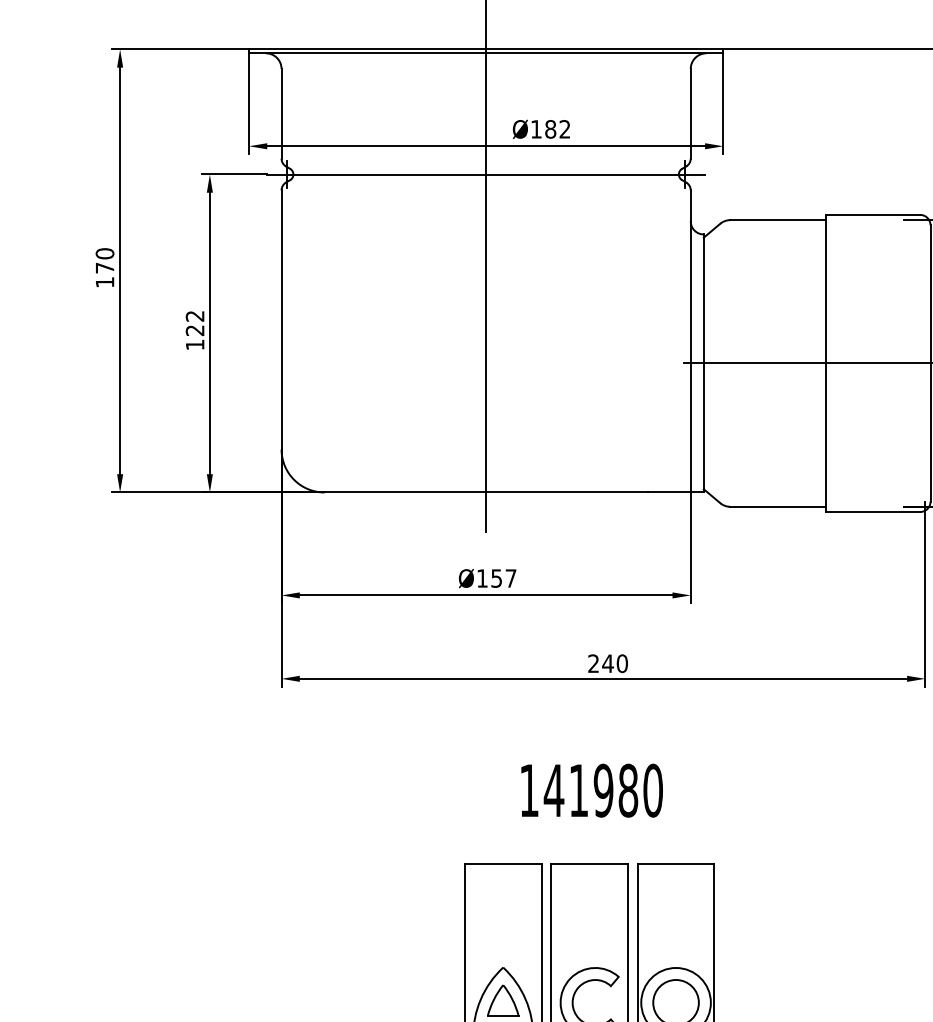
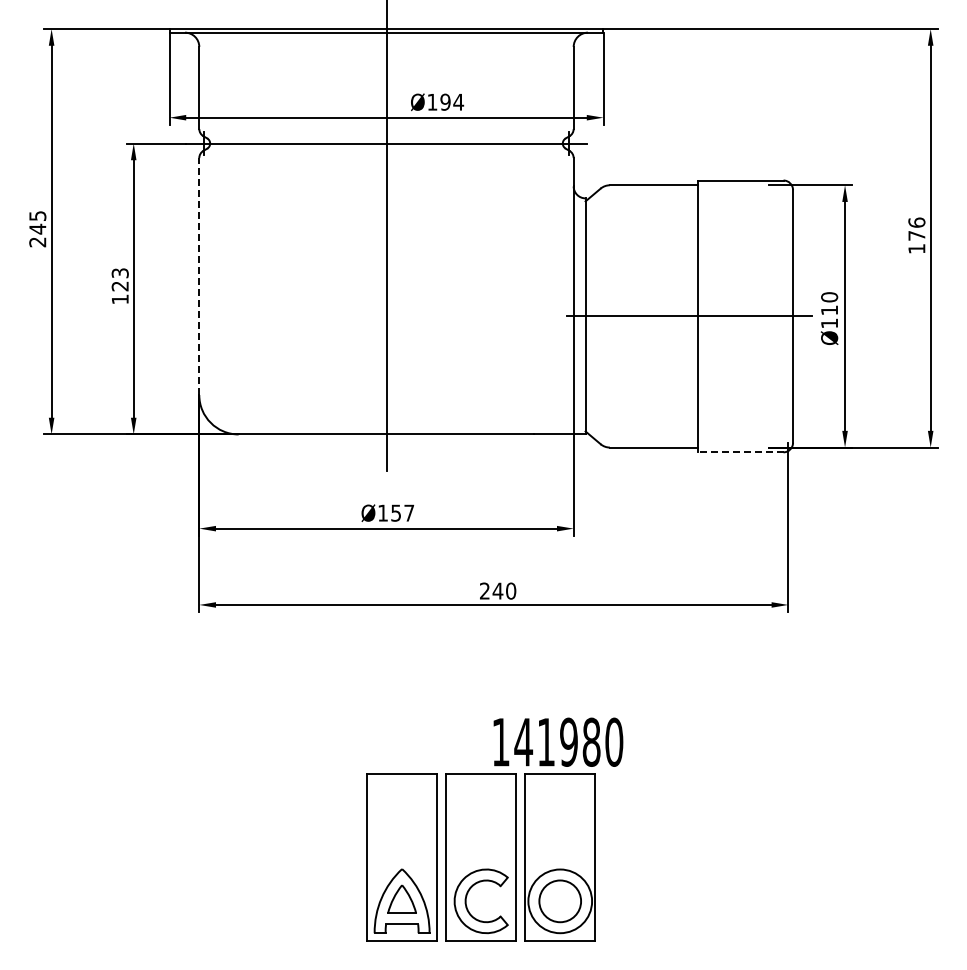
text: (558, 128) -> (452, 101), Ø182 -> Ø194
text: (104, 268) -> (37, 229), 170 -> 245
text: (195, 316) -> (120, 273), 122 -> 123
line: (281, 319) -> (199, 276), solid -> dashed
line: (873, 512) -> (740, 452), solid -> dashed
text: (592, 789) -> (558, 741), moved

